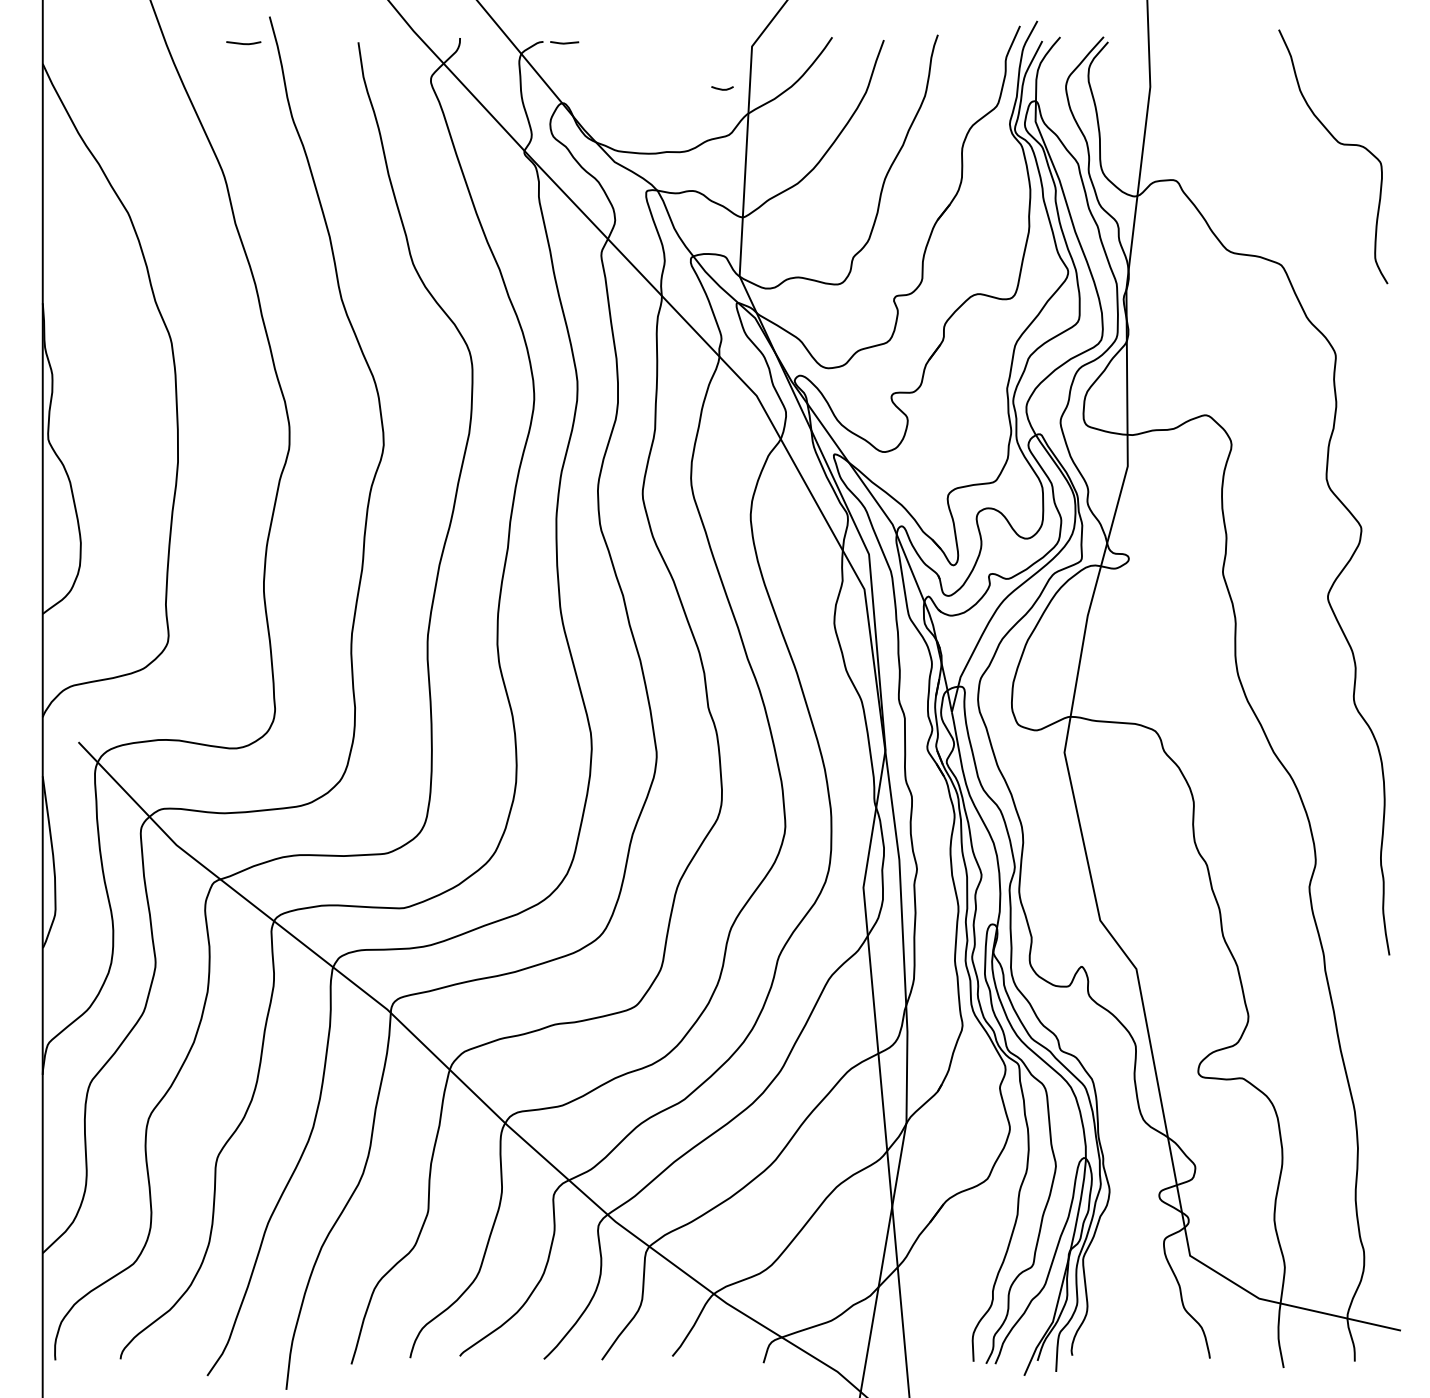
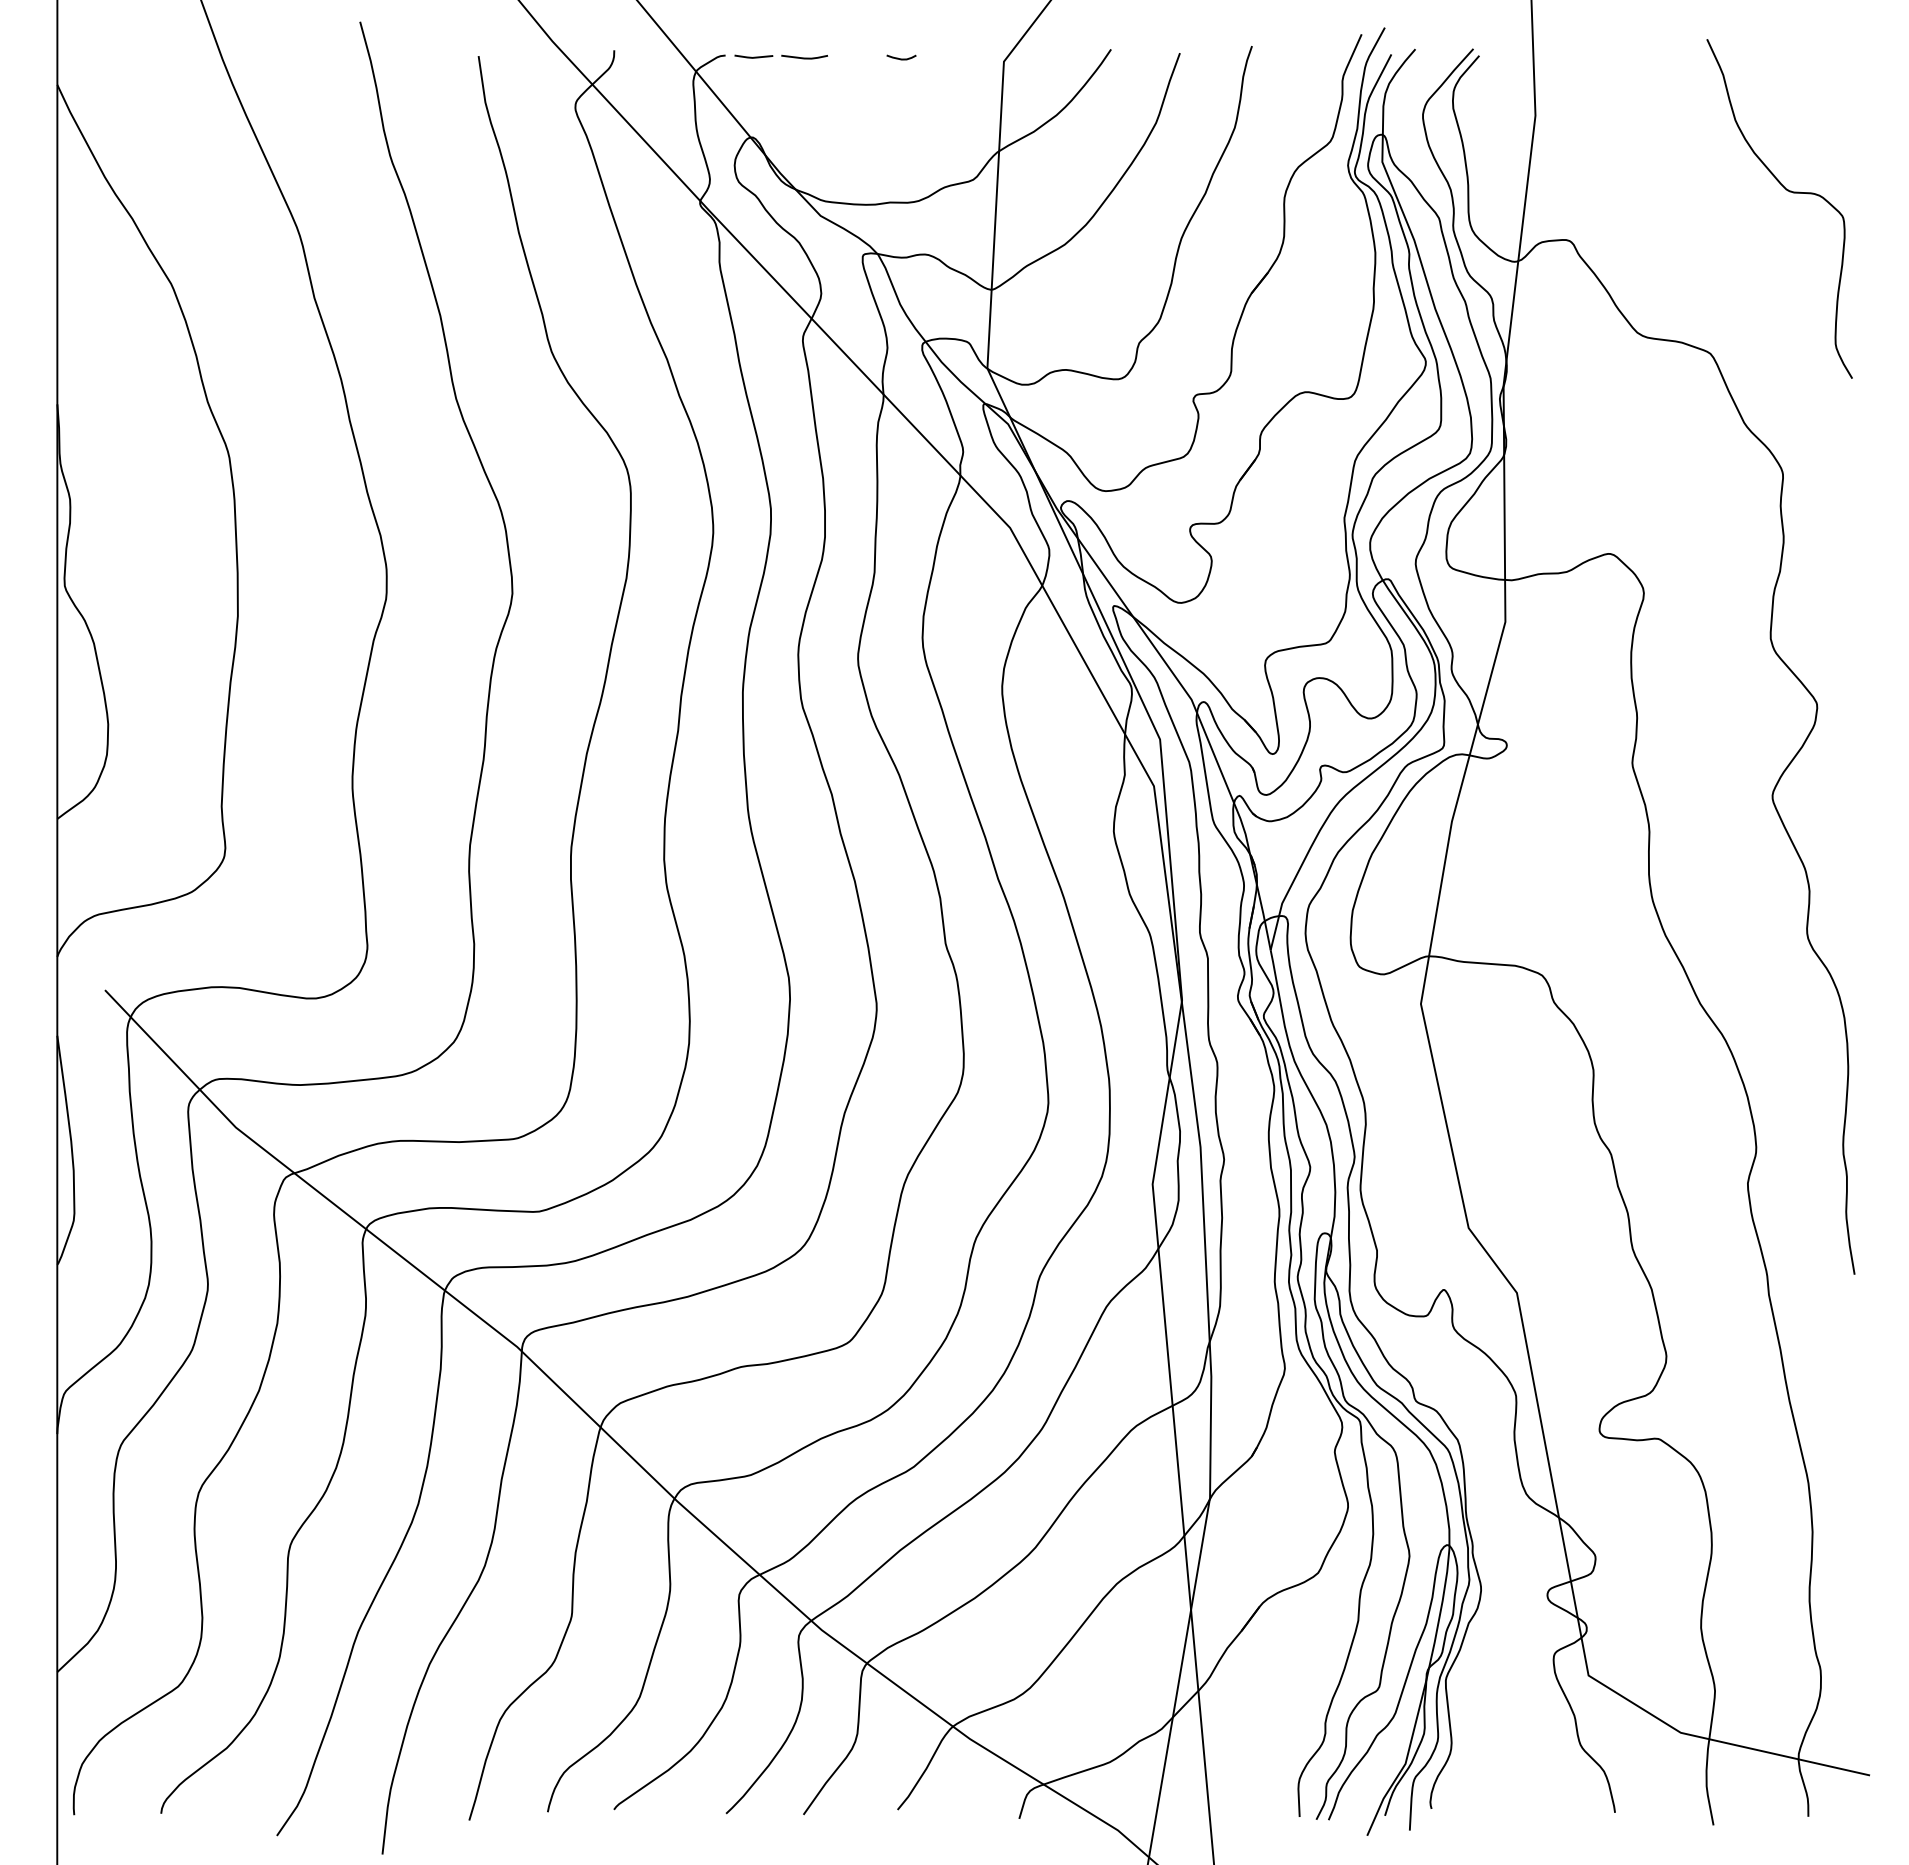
line: (243, 43) -> (804, 57), moved
curve: (722, 89) -> (901, 58), moved

